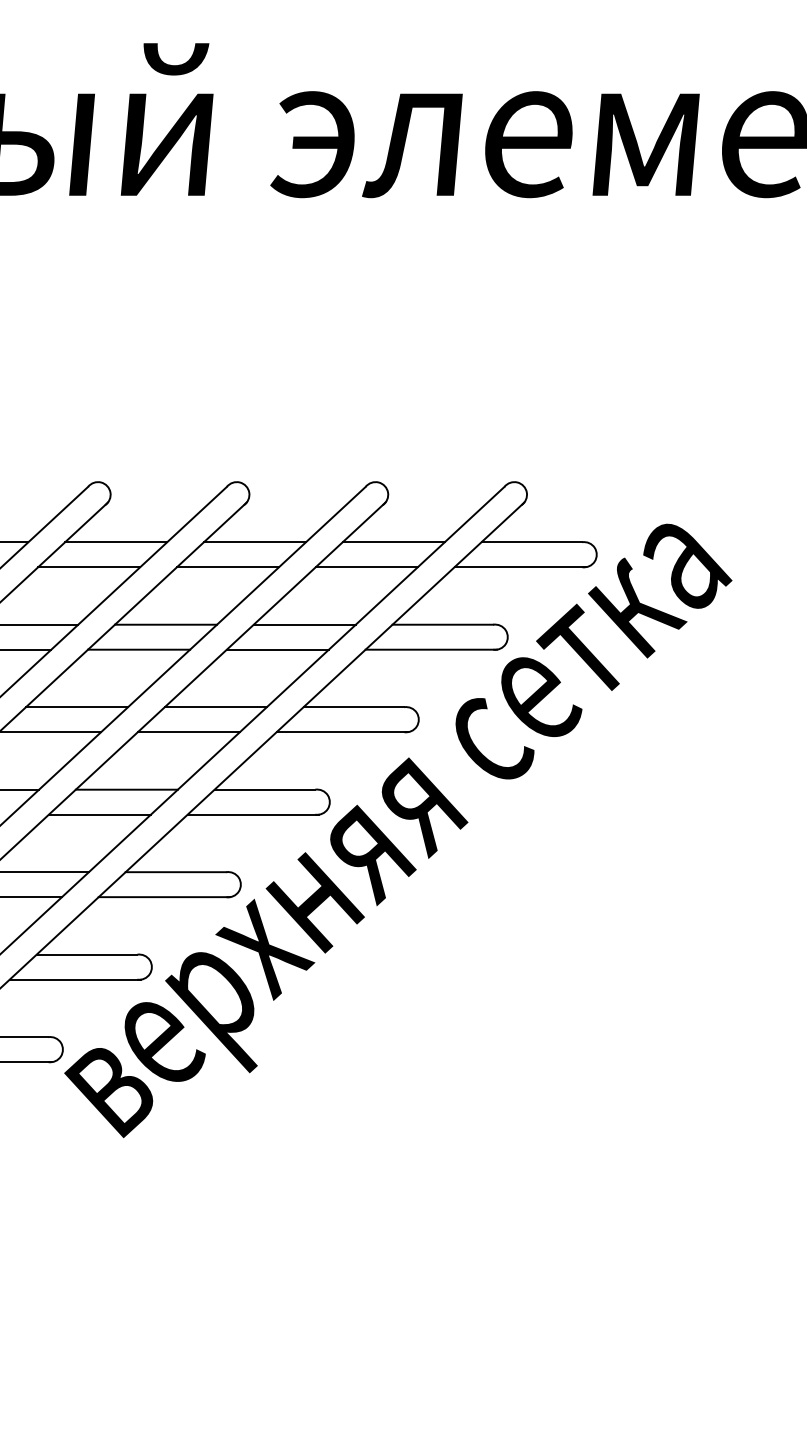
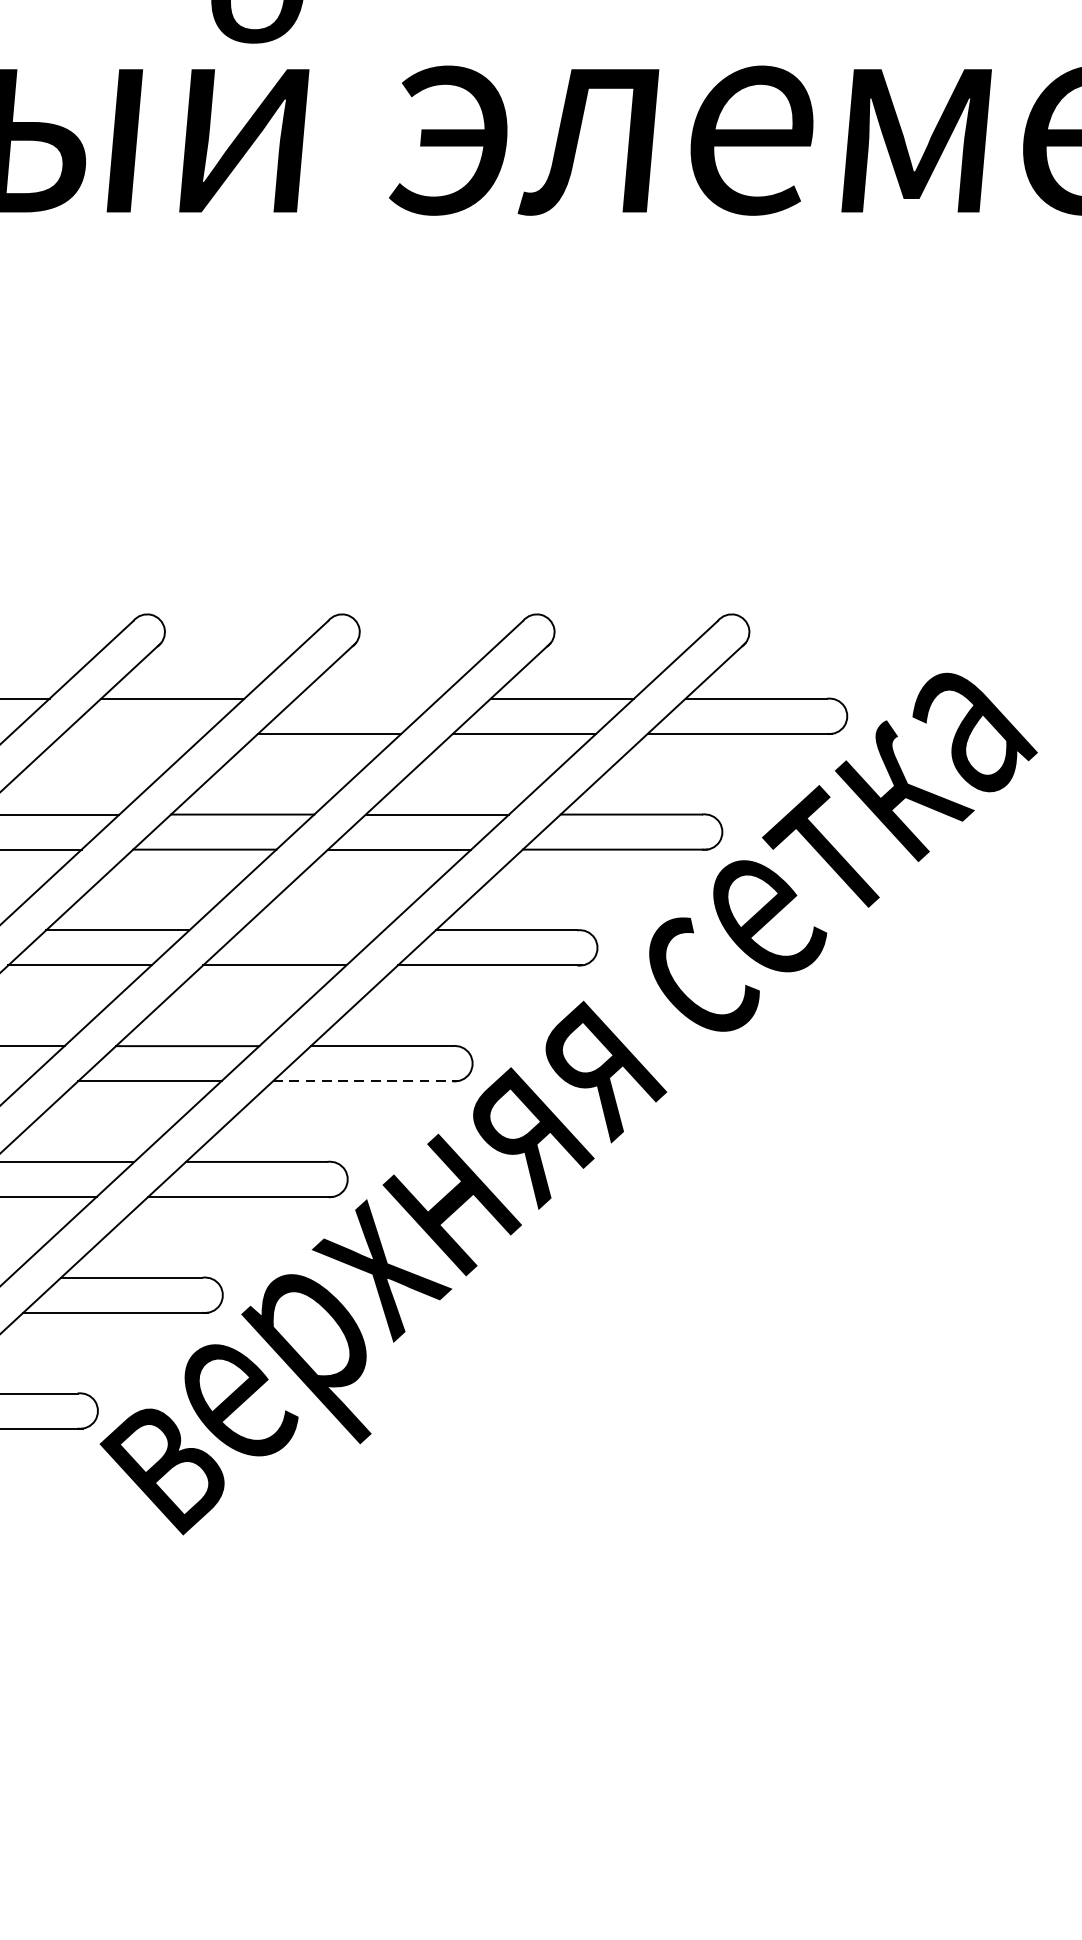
line: (254, 542) -> (366, 699), removed
line: (89, 567) -> (135, 734), removed
line: (215, 707) -> (312, 930), removed
line: (253, 814) -> (365, 1080), solid -> dashed

